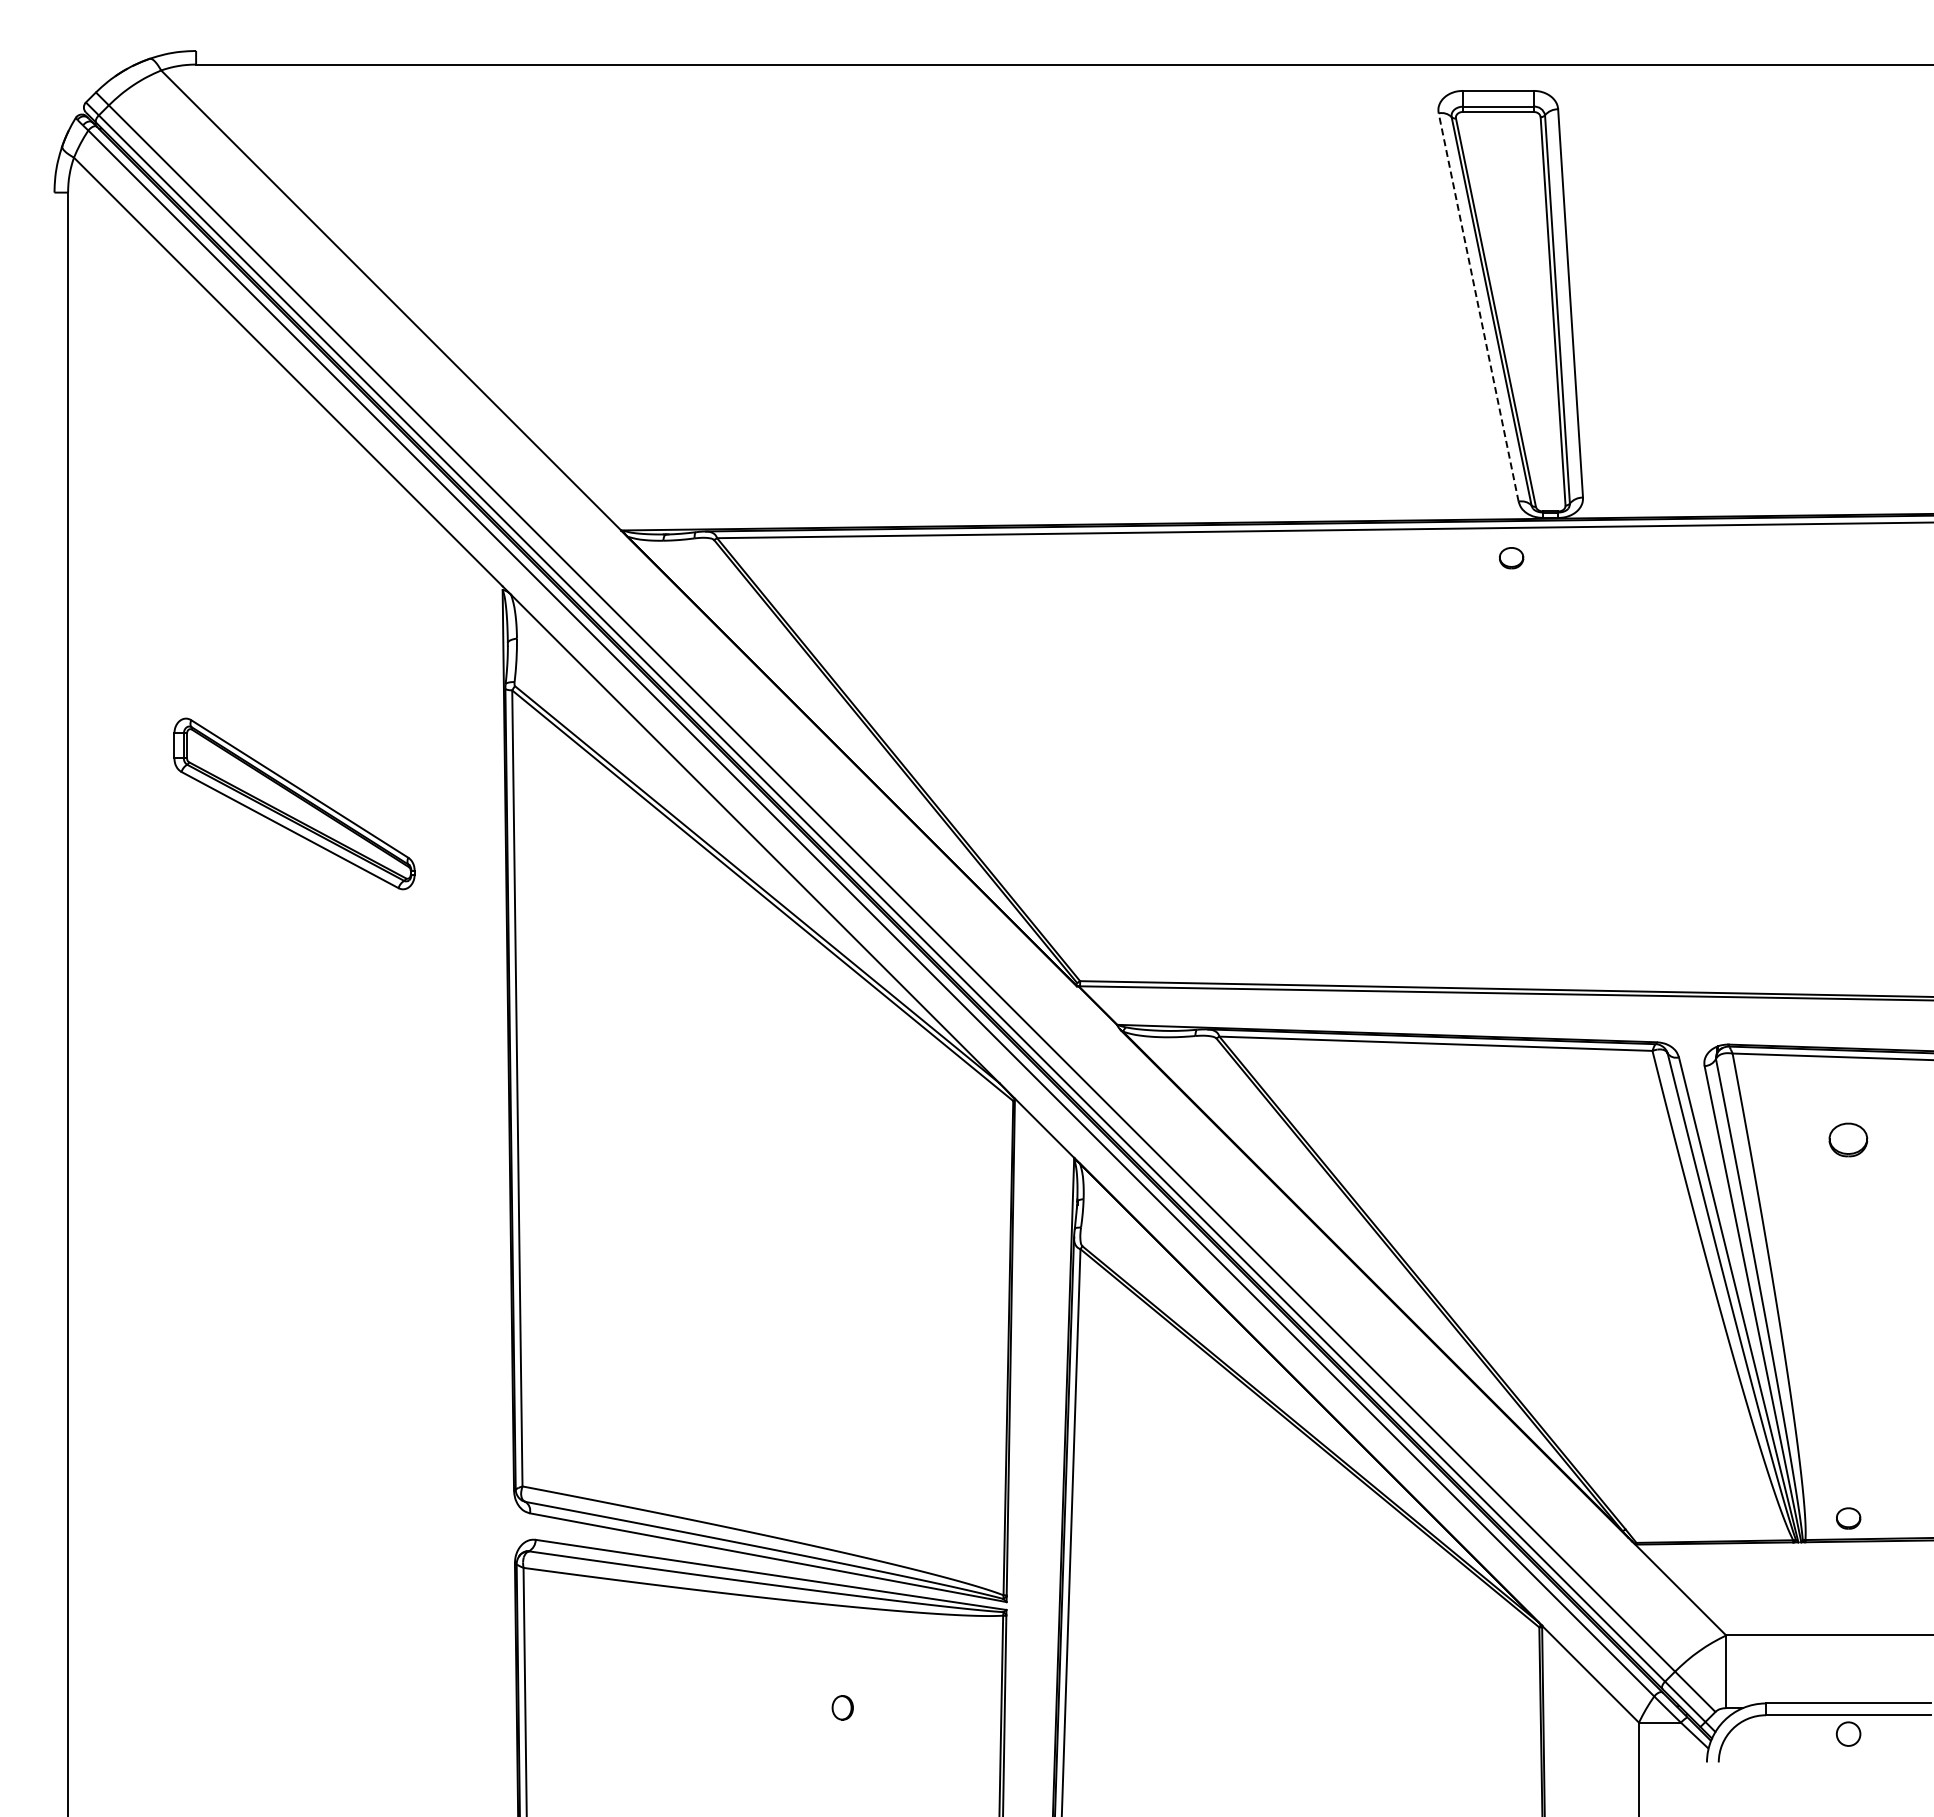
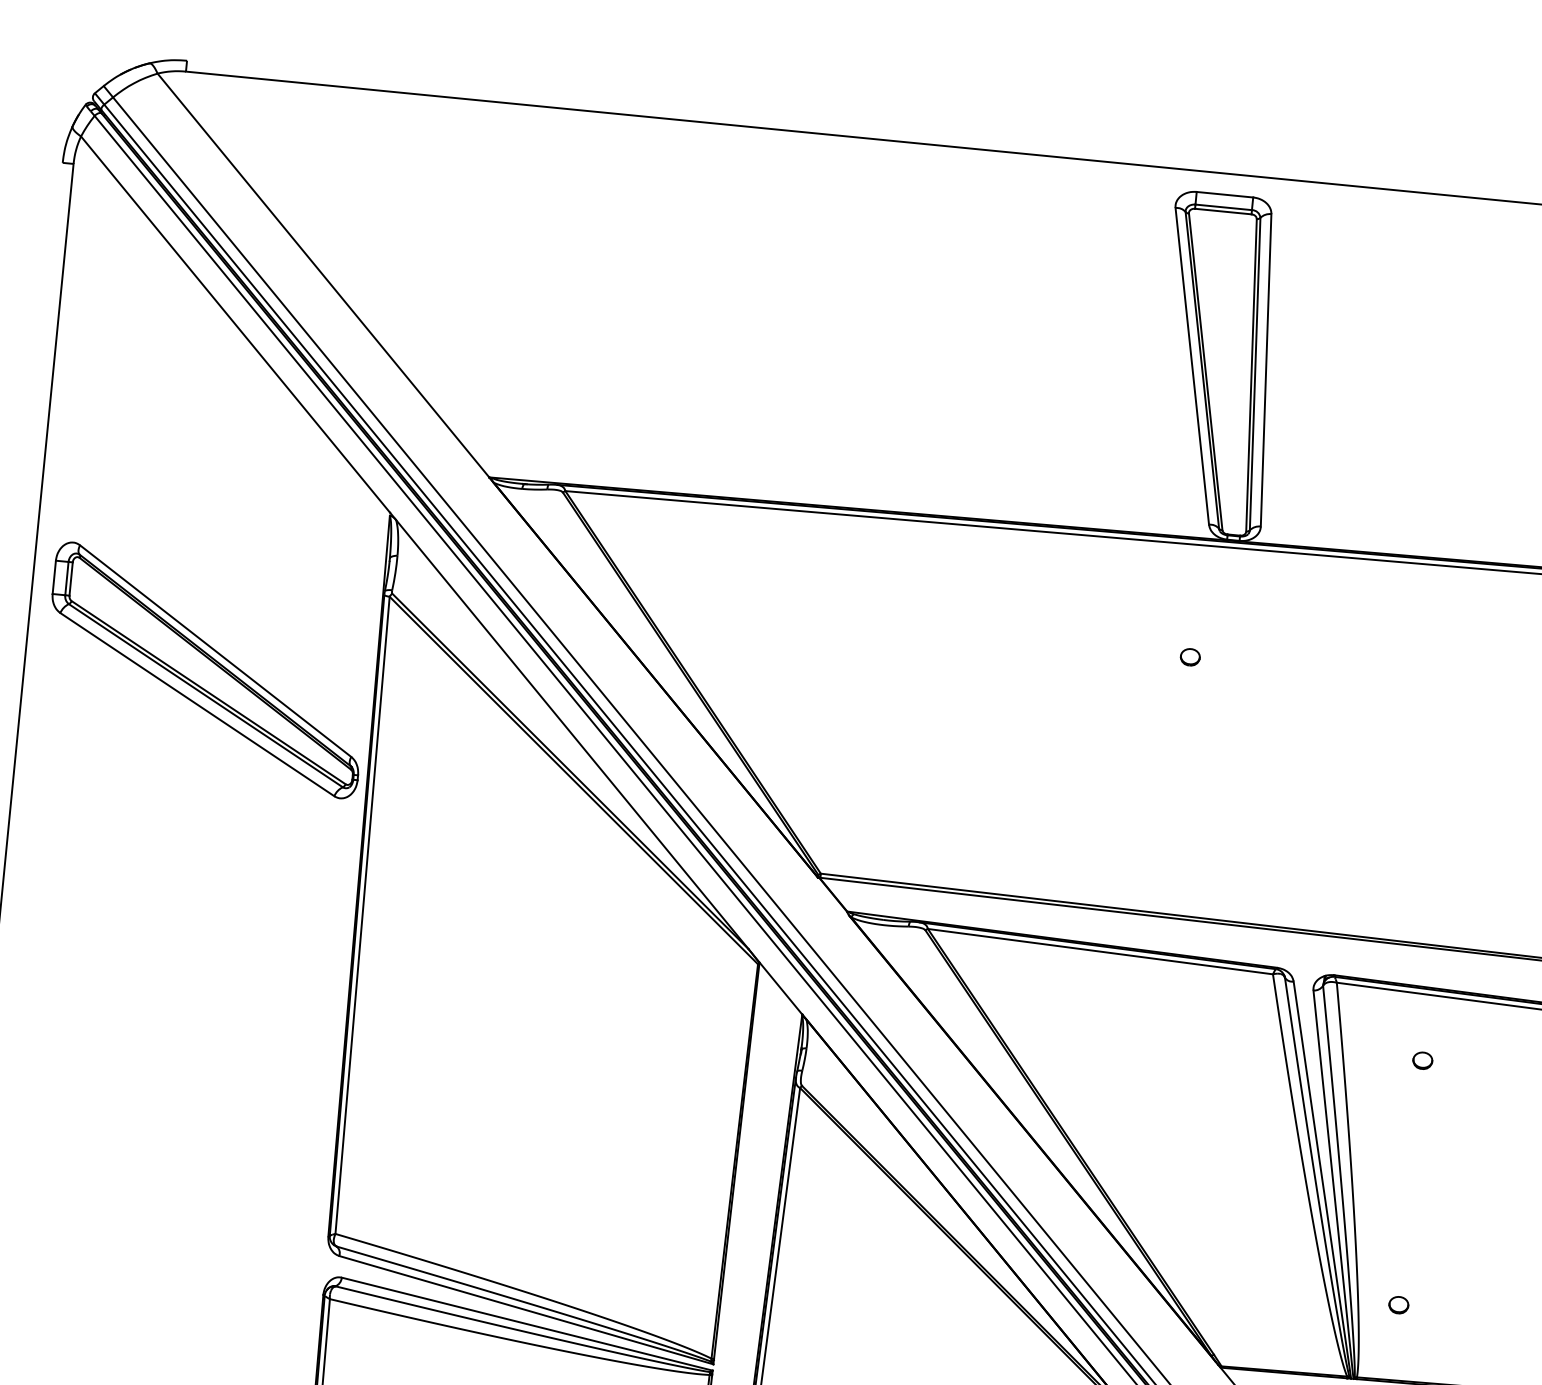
line: (1478, 307) -> (1192, 366), dashed -> solid
part: (1511, 558) -> (1190, 657), moved
part: (294, 803) -> (206, 670), size x1.67
part: (1848, 1139) -> (1422, 1060), size x0.62
part: (1848, 1518) -> (1398, 1305), moved

